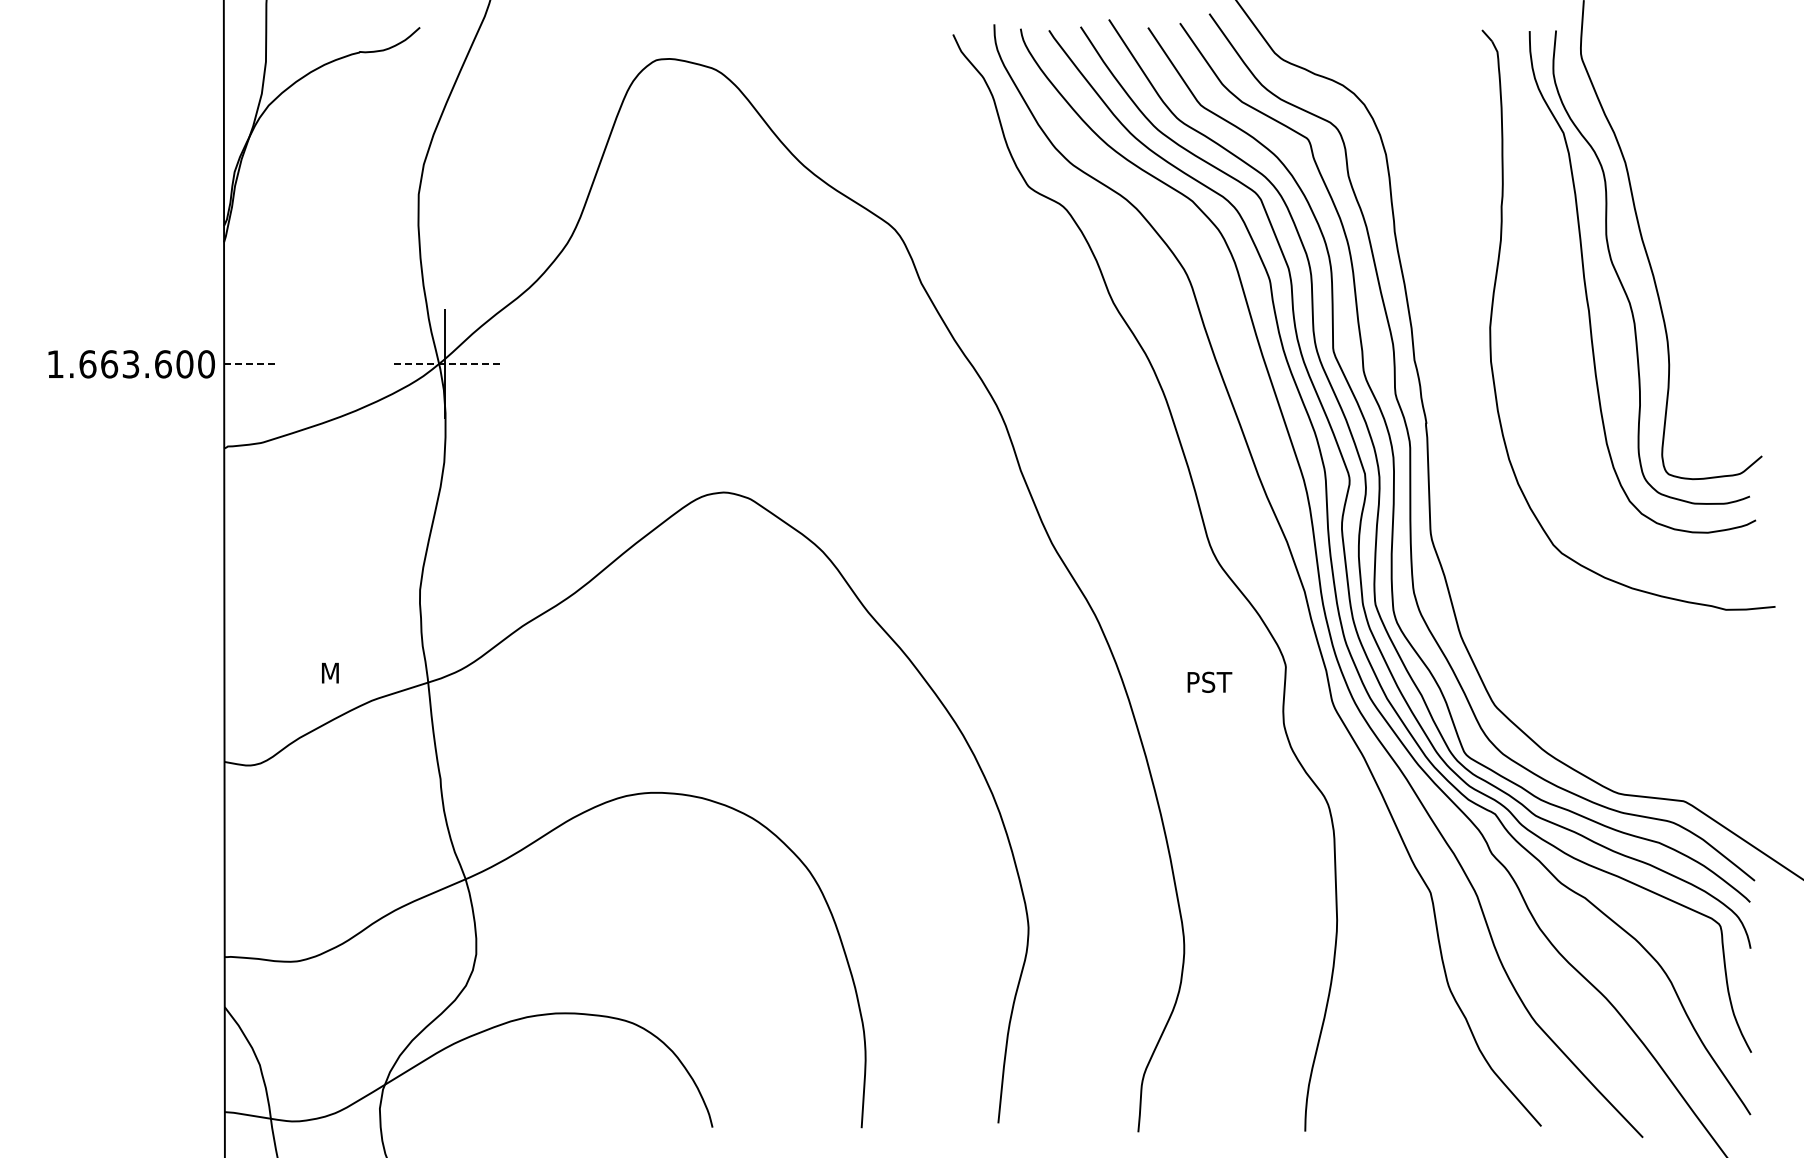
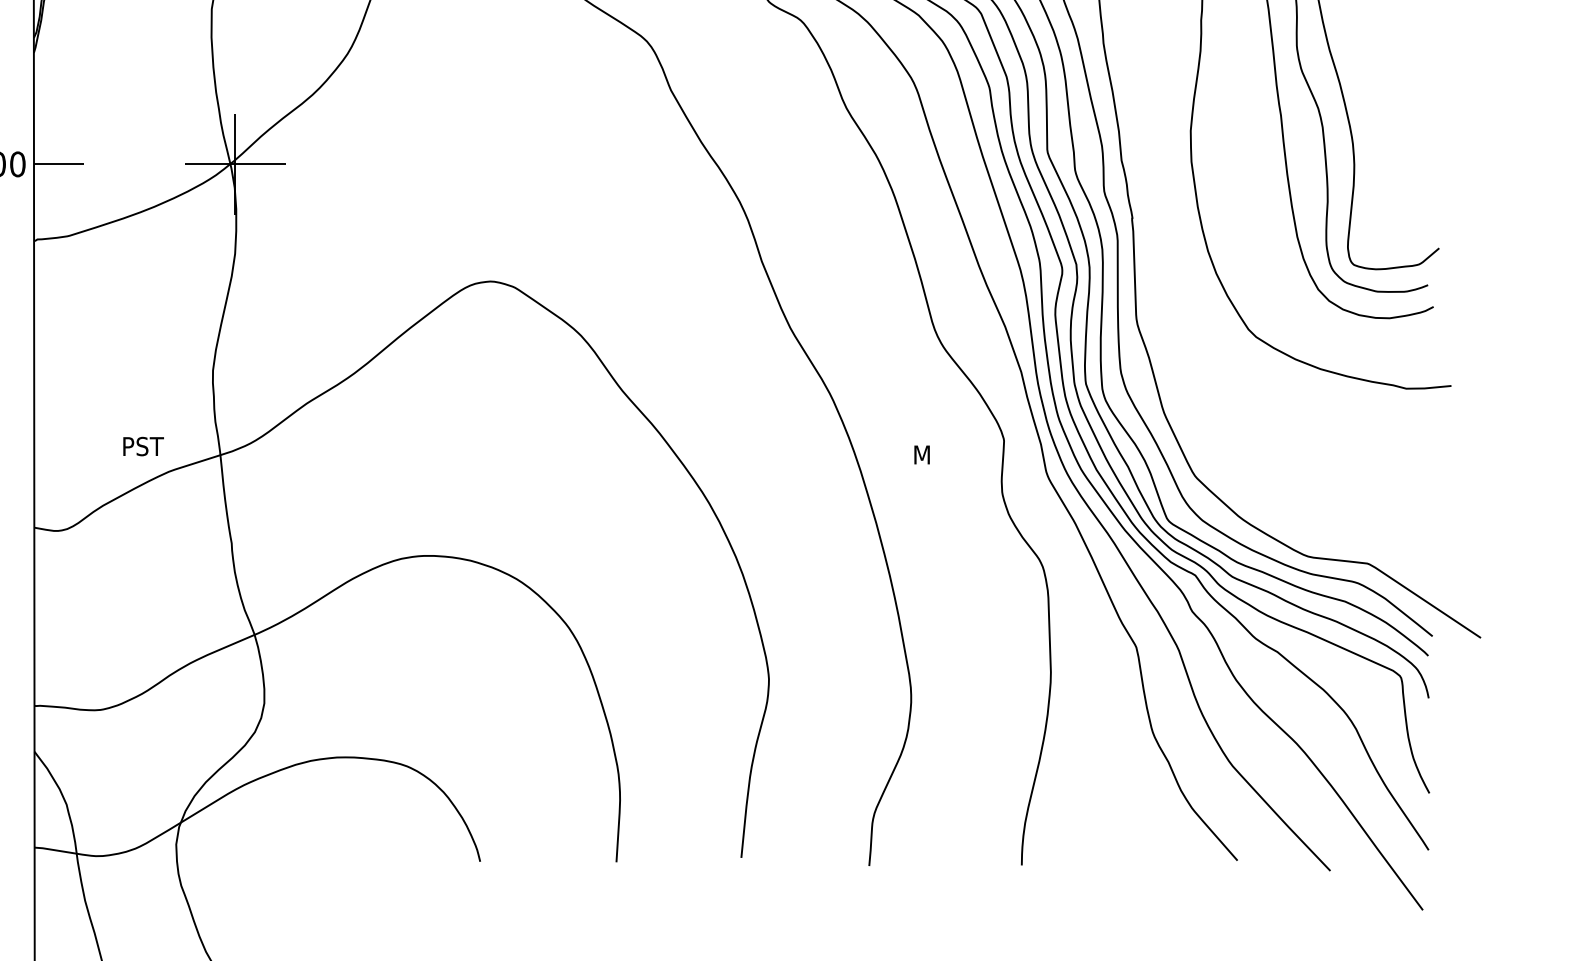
line: (252, 364) -> (59, 164), dashed -> solid
line: (444, 364) -> (235, 164), dashed -> solid
text: (345, 672) -> (144, 445), M -> PST
text: (1211, 681) -> (936, 454), PST -> M

